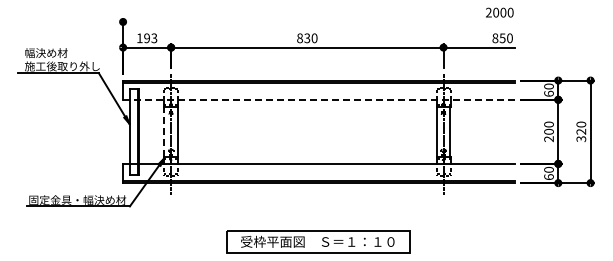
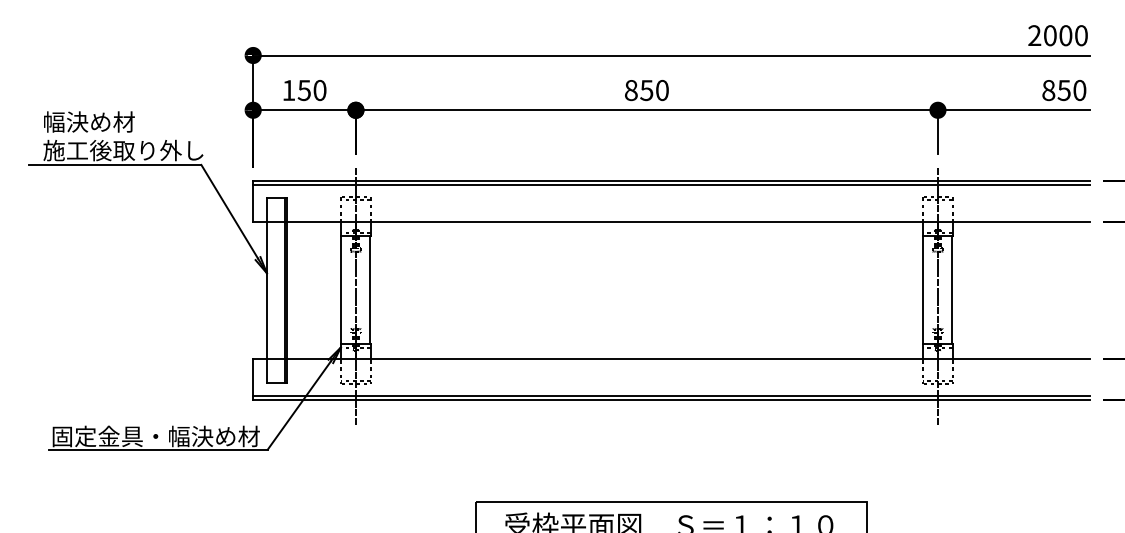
line: (318, 21) -> (670, 54), added
text: (307, 37) -> (647, 88), 830 -> 850
text: (150, 38) -> (311, 90), 193 -> 150
line: (318, 99) -> (670, 221), dashed -> solid
line: (164, 131) -> (341, 289), dashed -> solid

